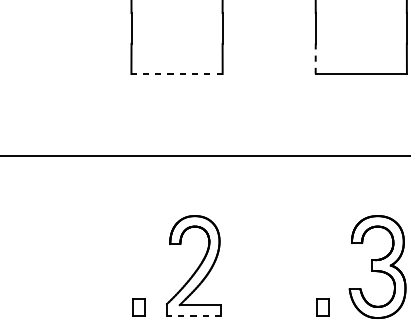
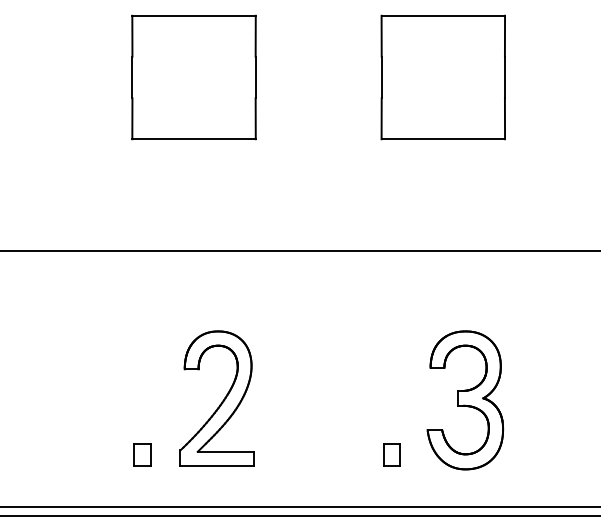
line: (315, 58) -> (381, 118), dashed -> solid
line: (177, 74) -> (194, 139), dashed -> solid
line: (194, 315) -> (217, 466), dashed -> solid

